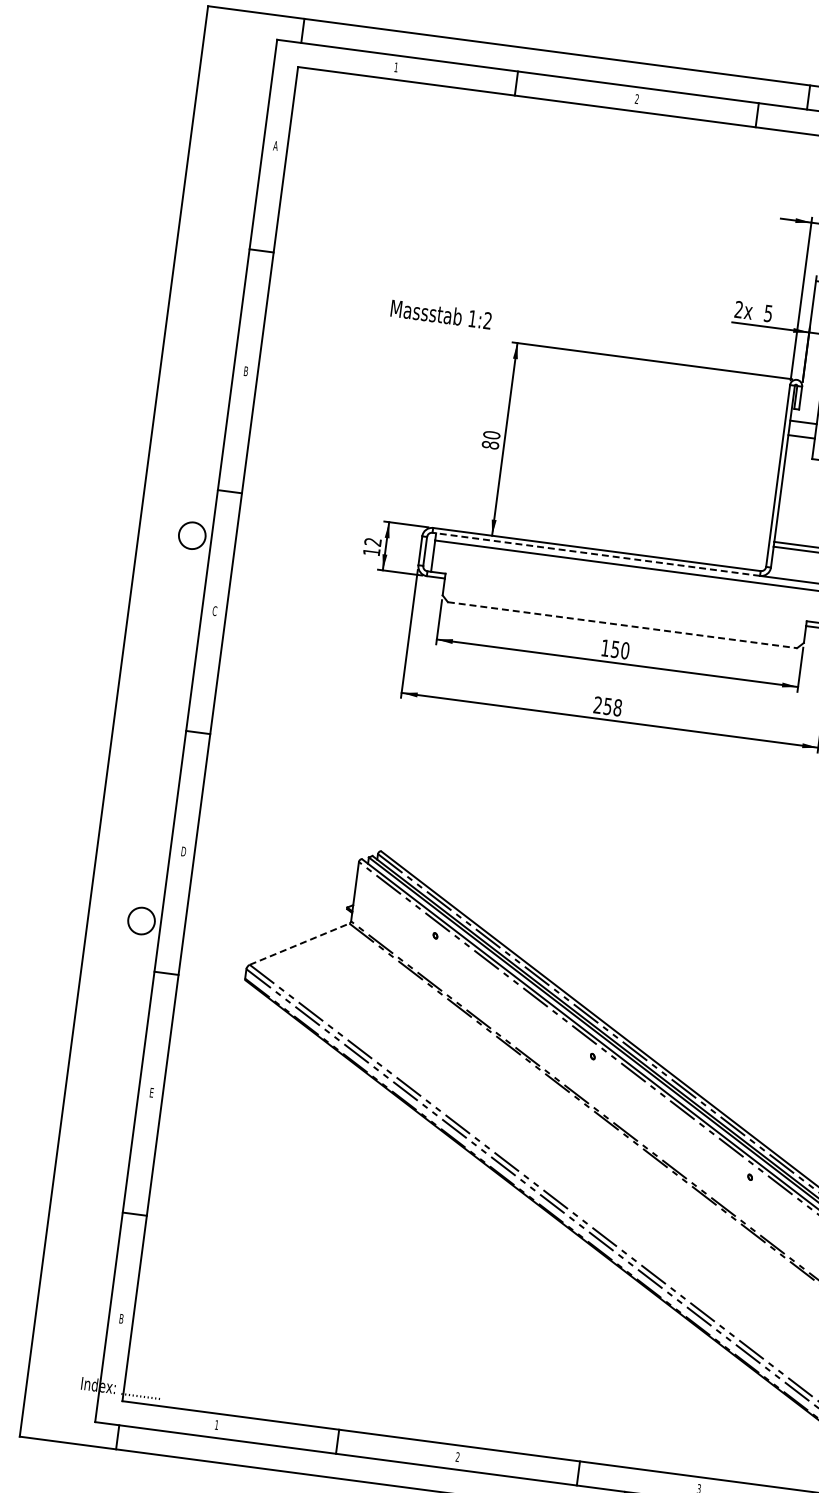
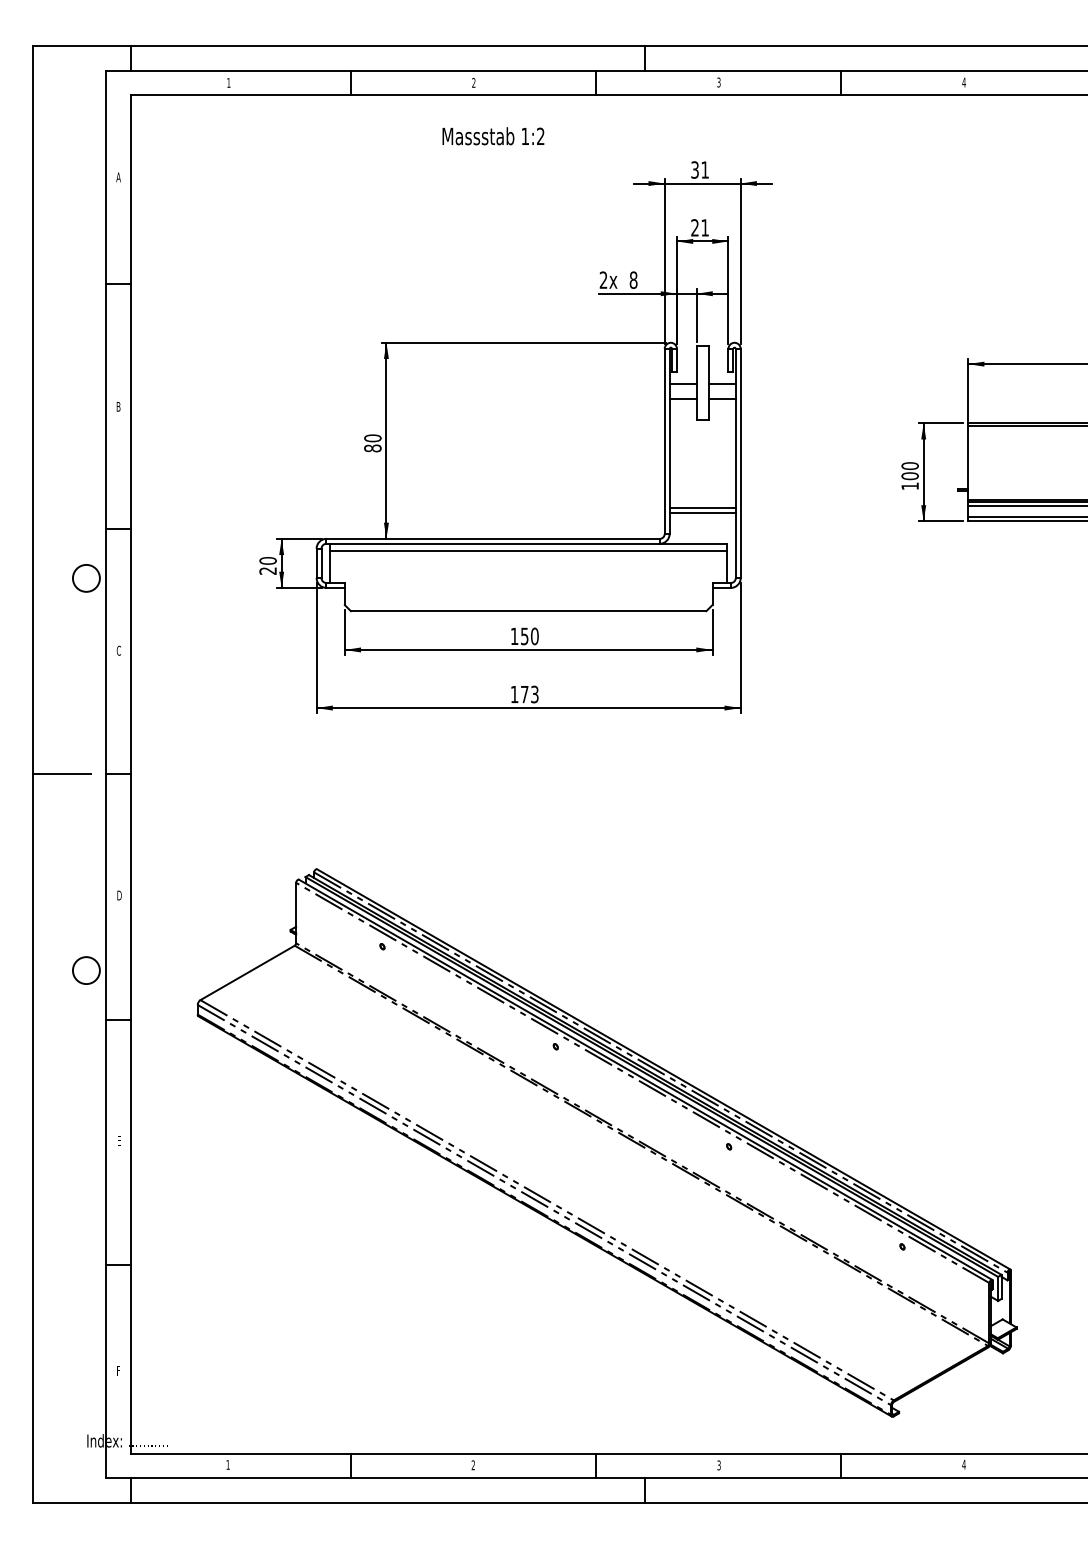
text: (768, 312) -> (633, 279), 5 -> 8
text: (441, 314) -> (493, 136), moved
text: (371, 546) -> (267, 565), 12 -> 20
line: (596, 554) -> (493, 543), dashed -> solid
line: (622, 625) -> (528, 611), dashed -> solid
text: (607, 706) -> (524, 694), 258 -> 173
line: (142, 725) -> (61, 774), added
line: (300, 943) -> (248, 972), dashed -> solid
text: (121, 1319) -> (118, 1371), B -> F

